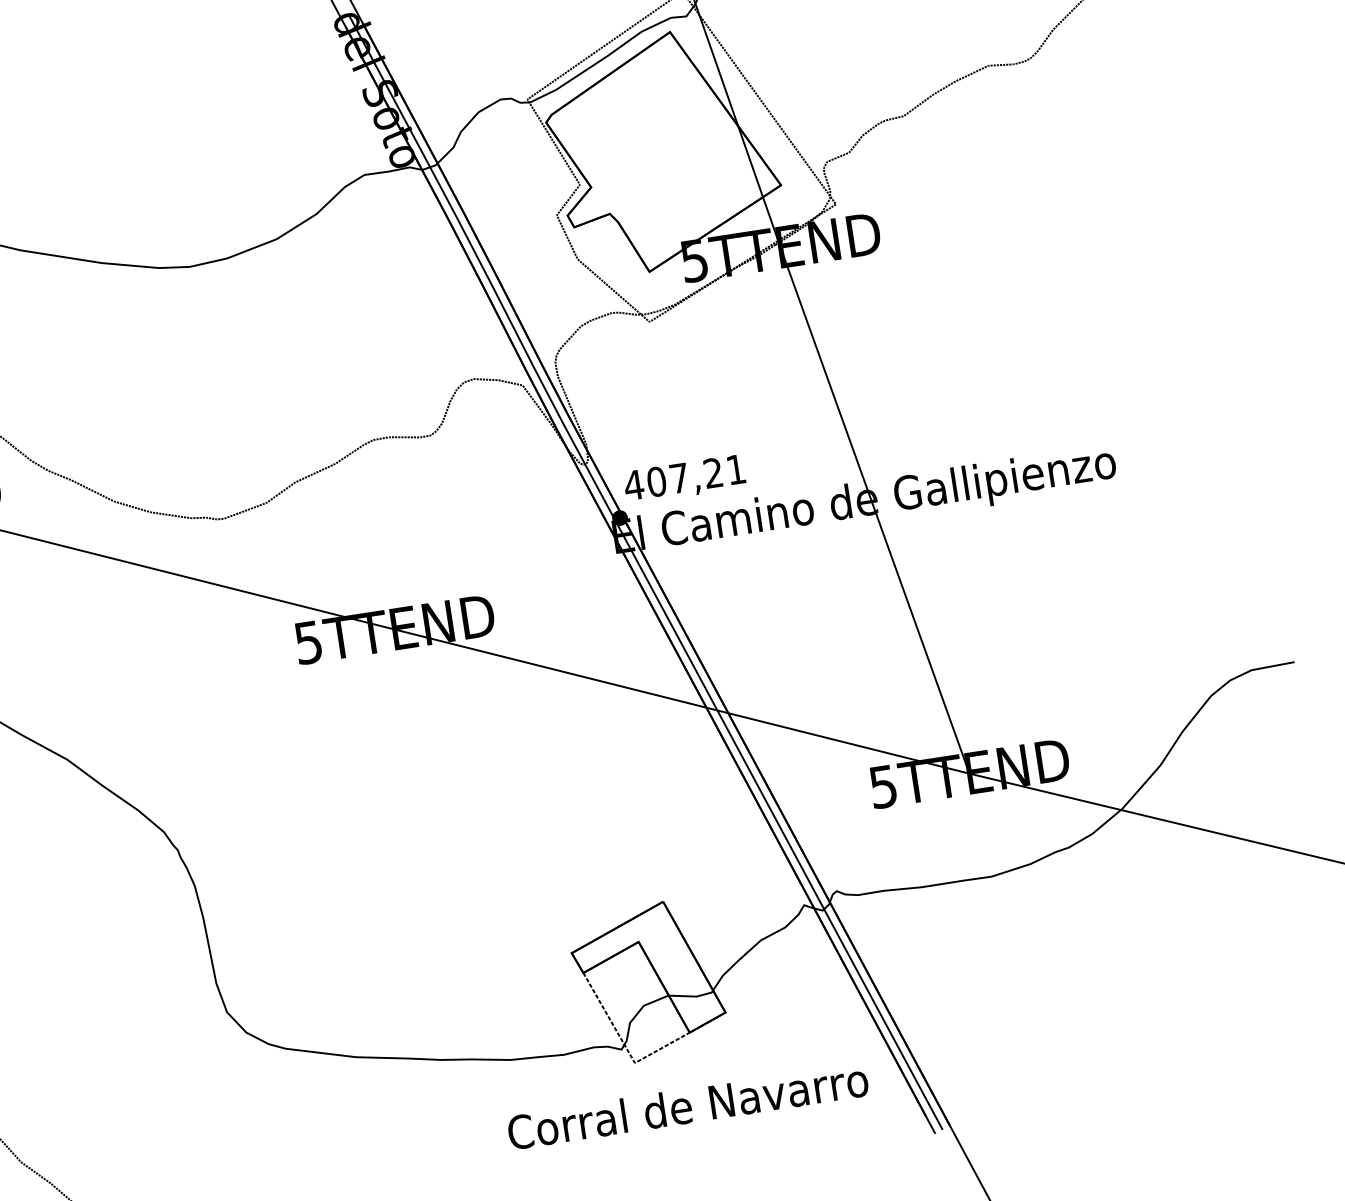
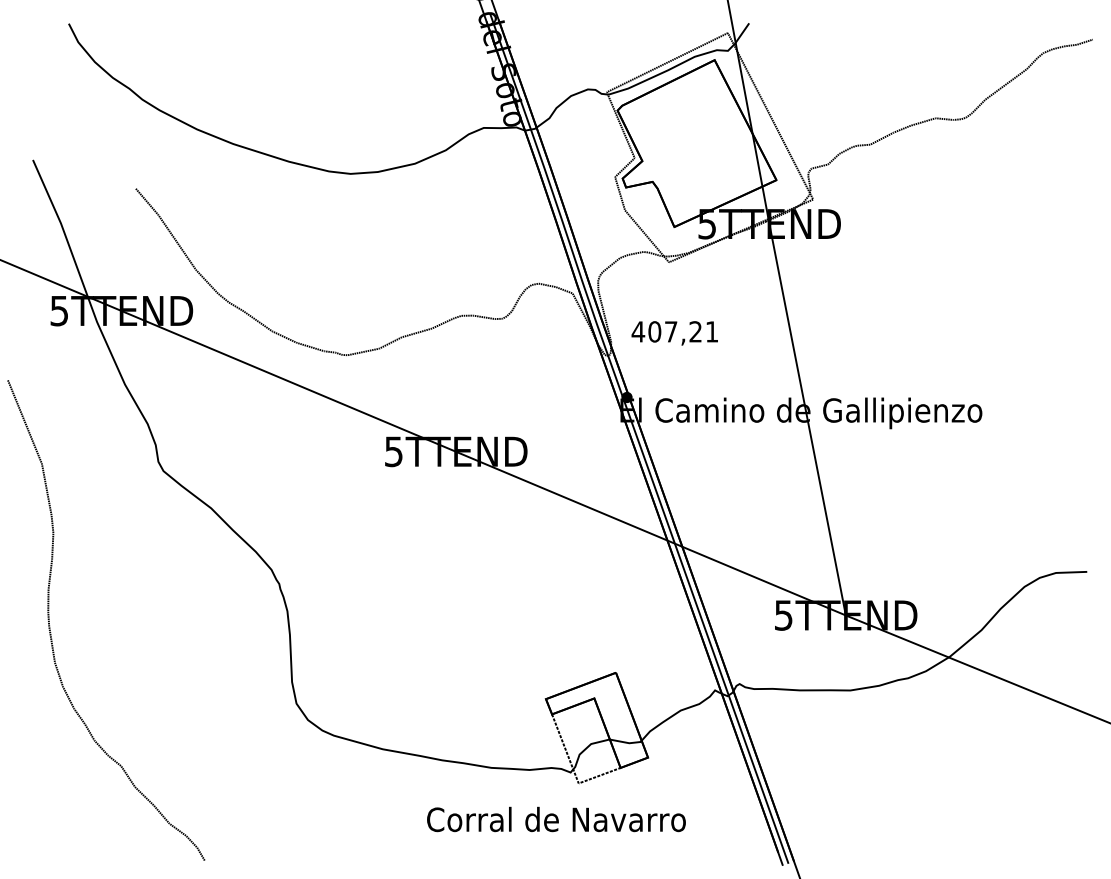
text: (684, 479) -> (674, 333), moved
text: (688, 1106) -> (556, 819), moved

